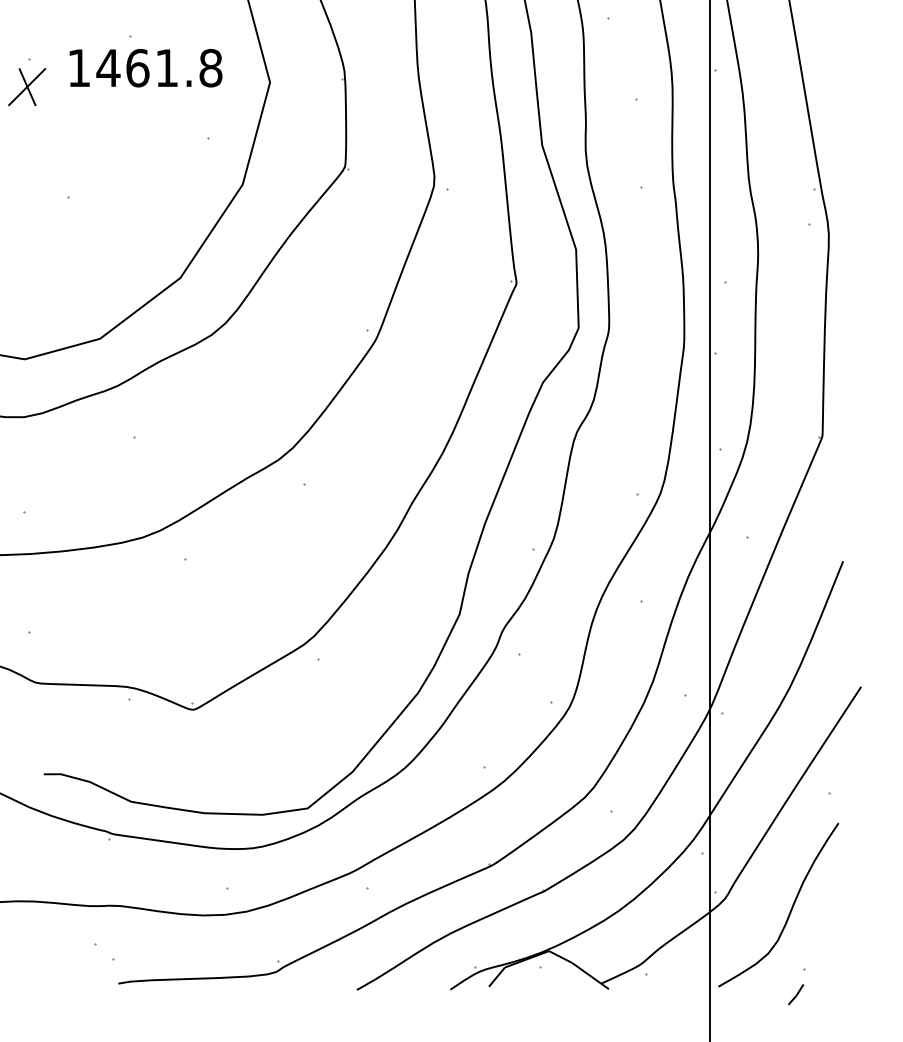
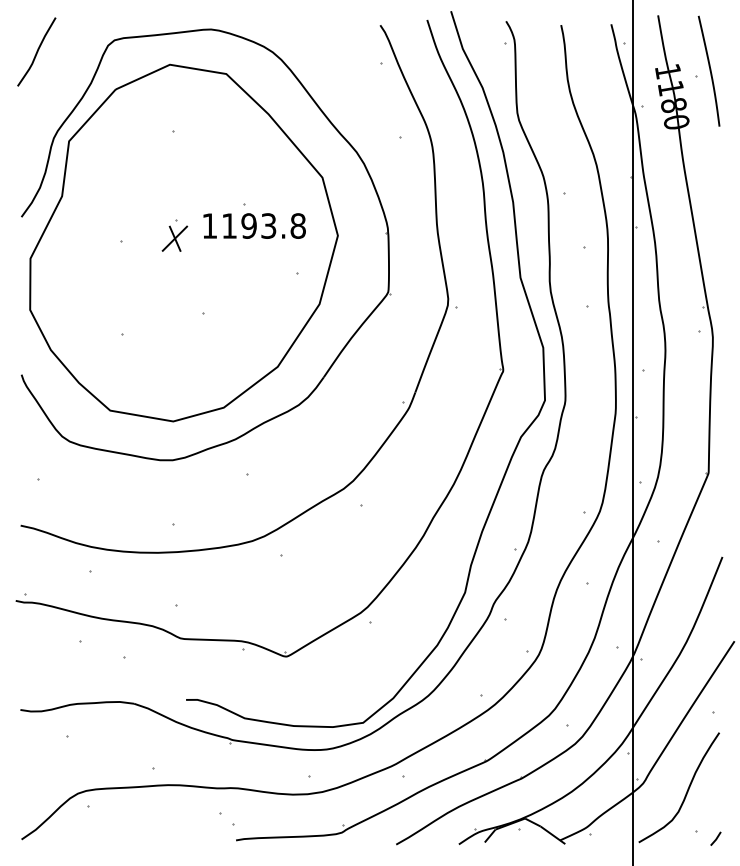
text: (136, 67) -> (248, 225), 1461.8 -> 1193.8
line: (795, 994) -> (715, 838), moved

